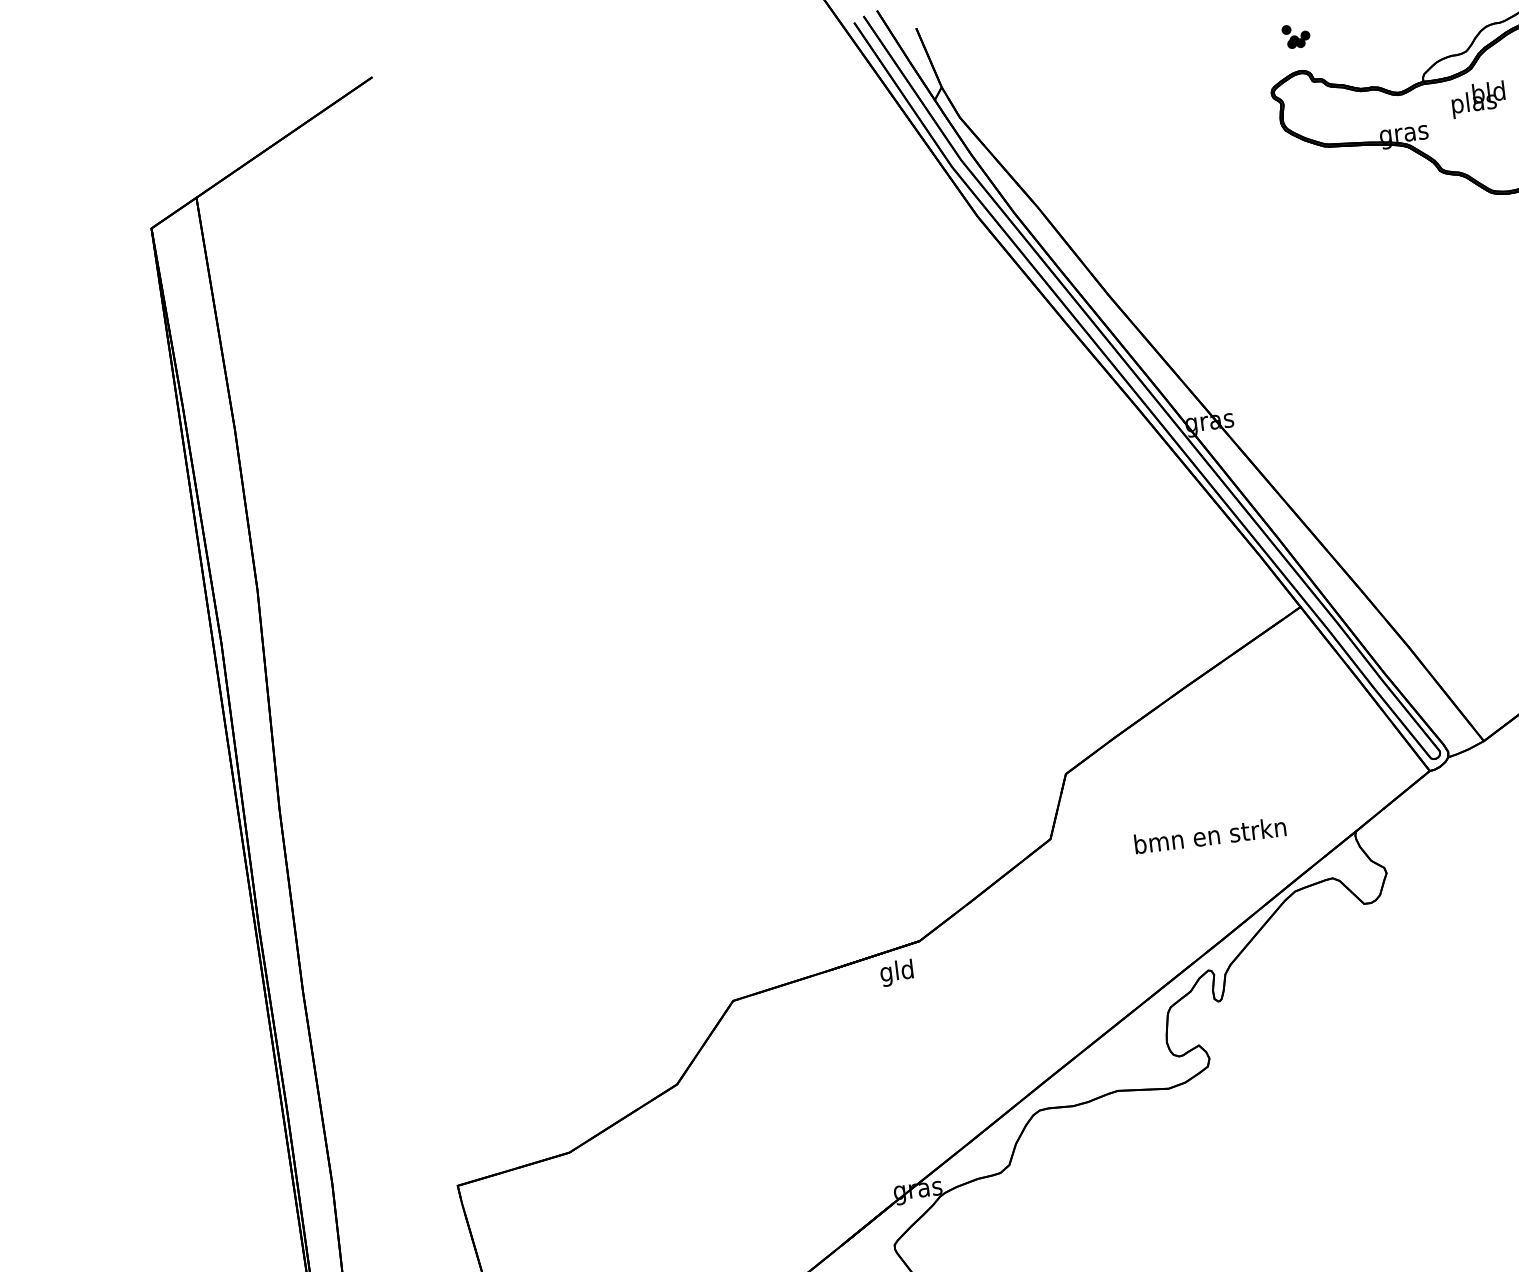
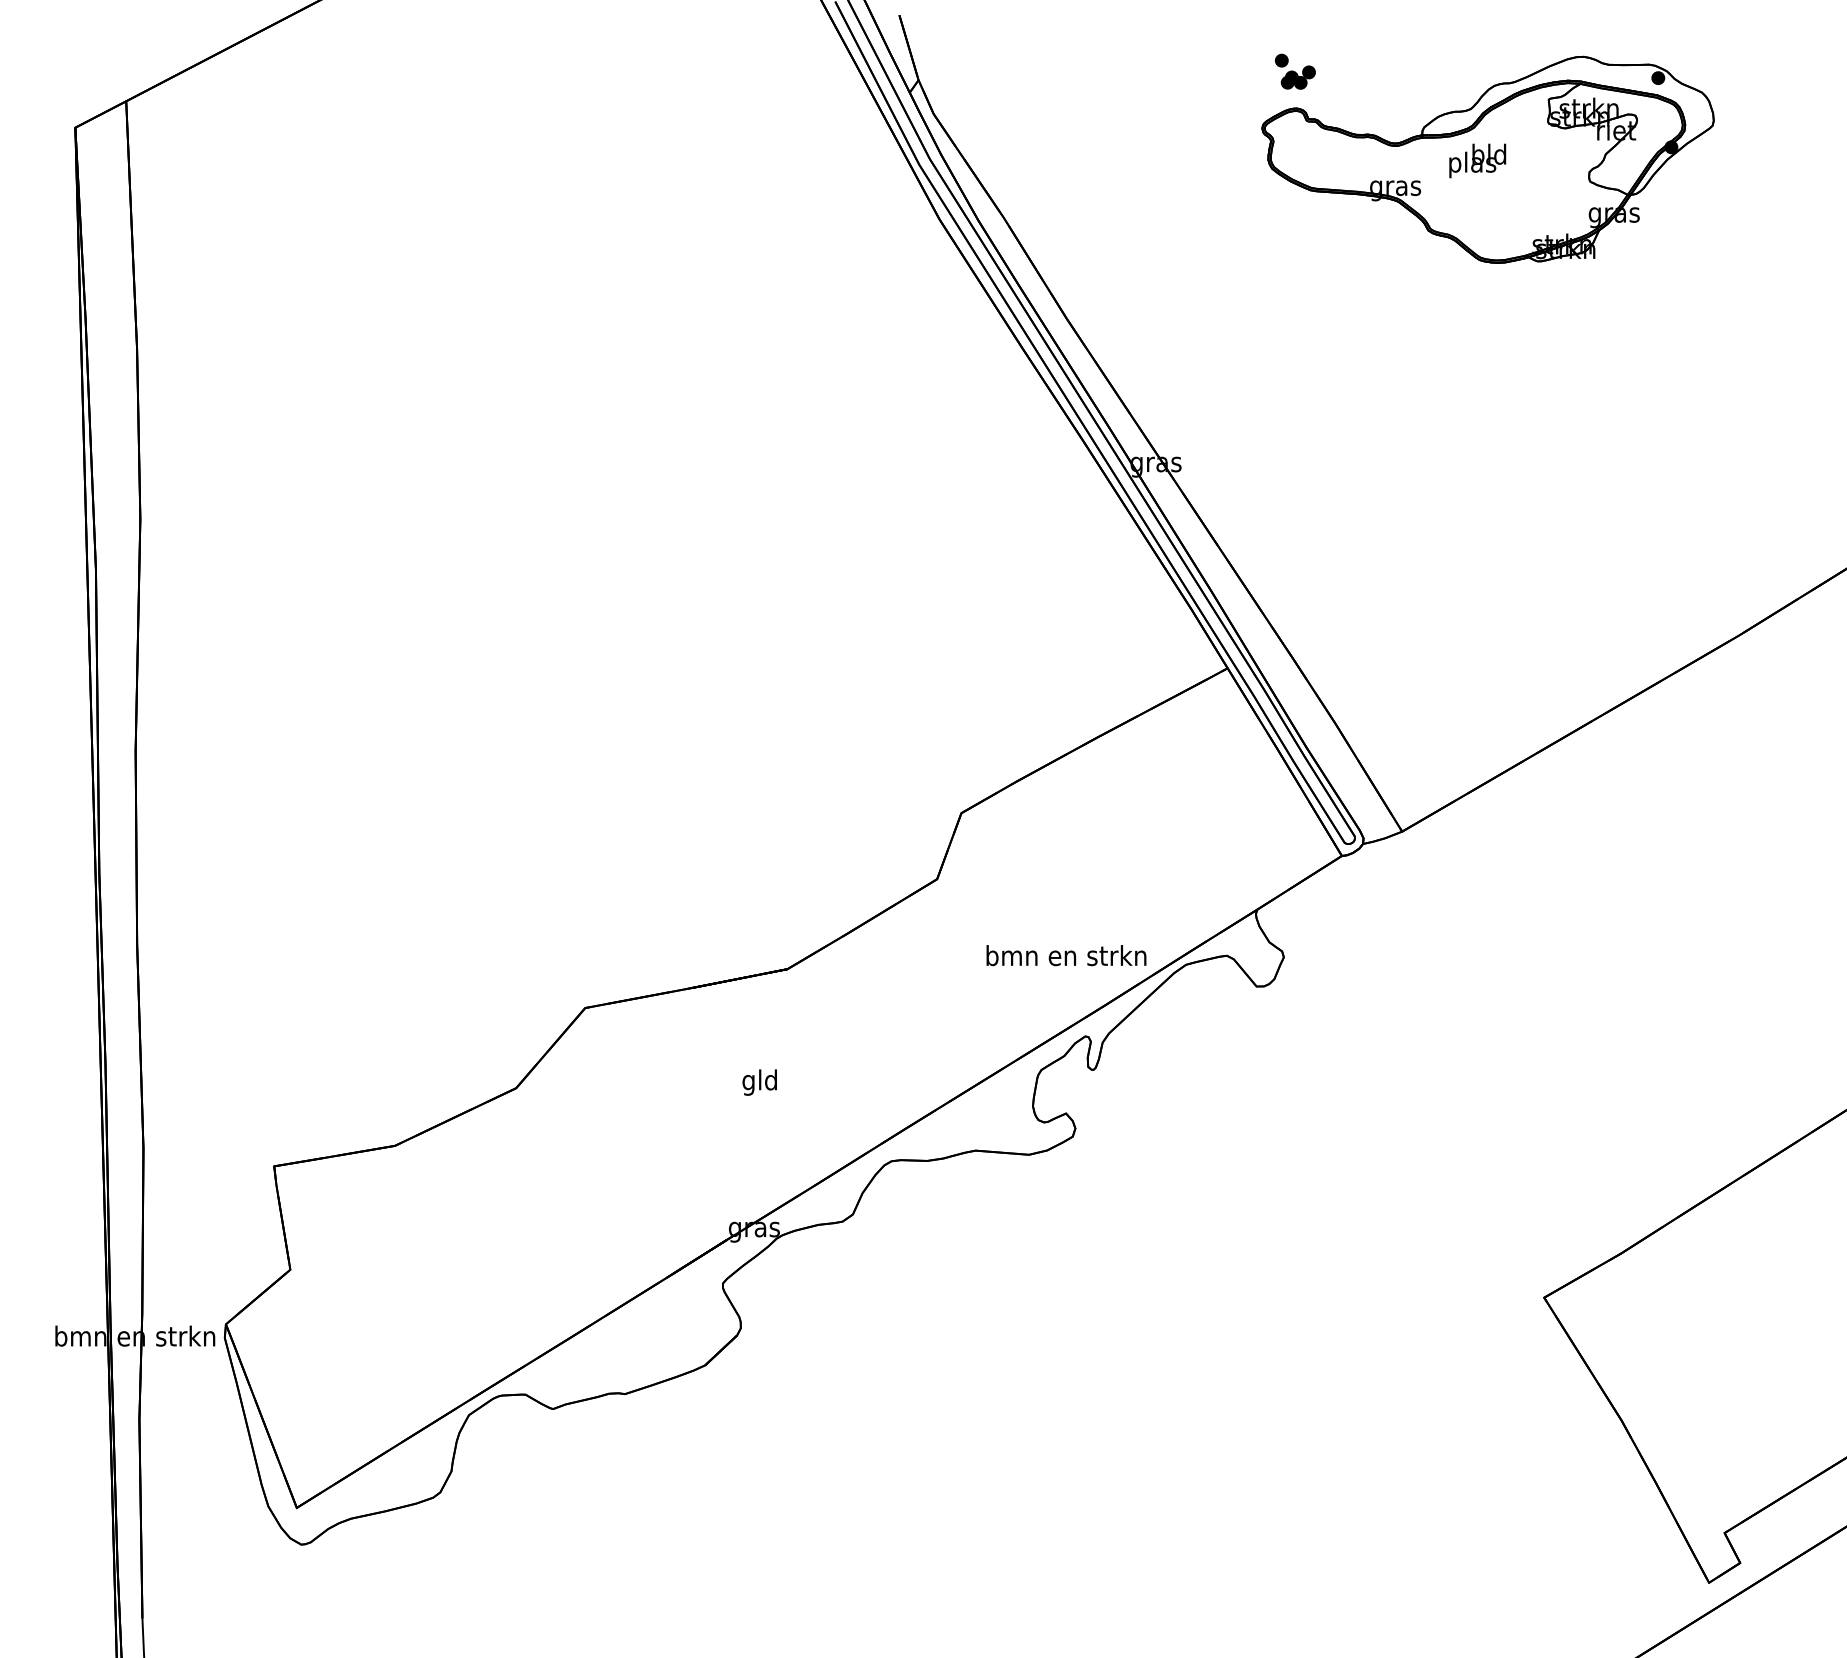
part: (1296, 36) -> (1295, 71), size x1.43
text: (1210, 835) -> (1066, 955), moved
text: (896, 972) -> (759, 1082), moved

